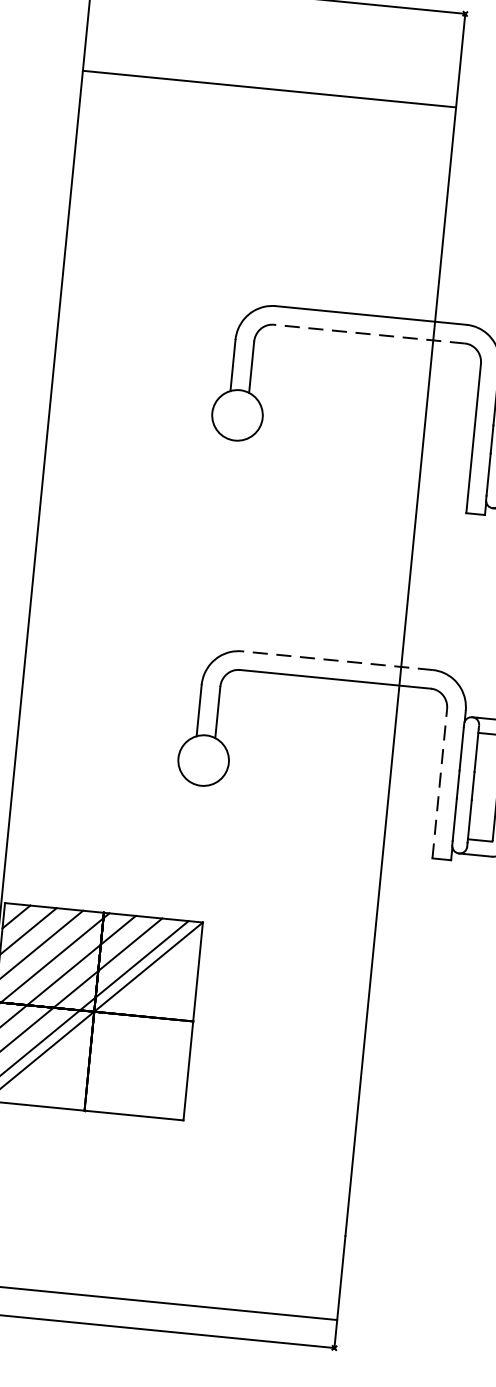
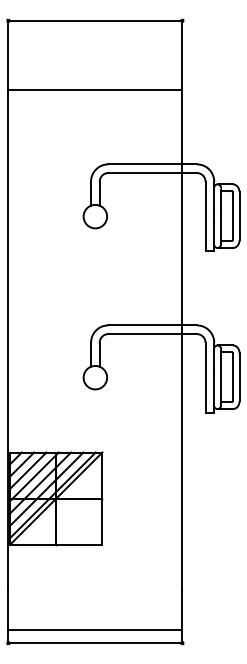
line: (269, 89) -> (95, 90), moved
line: (369, 334) -> (152, 173), dashed -> solid
line: (337, 660) -> (152, 325), dashed -> solid
line: (439, 783) -> (205, 377), dashed -> solid

